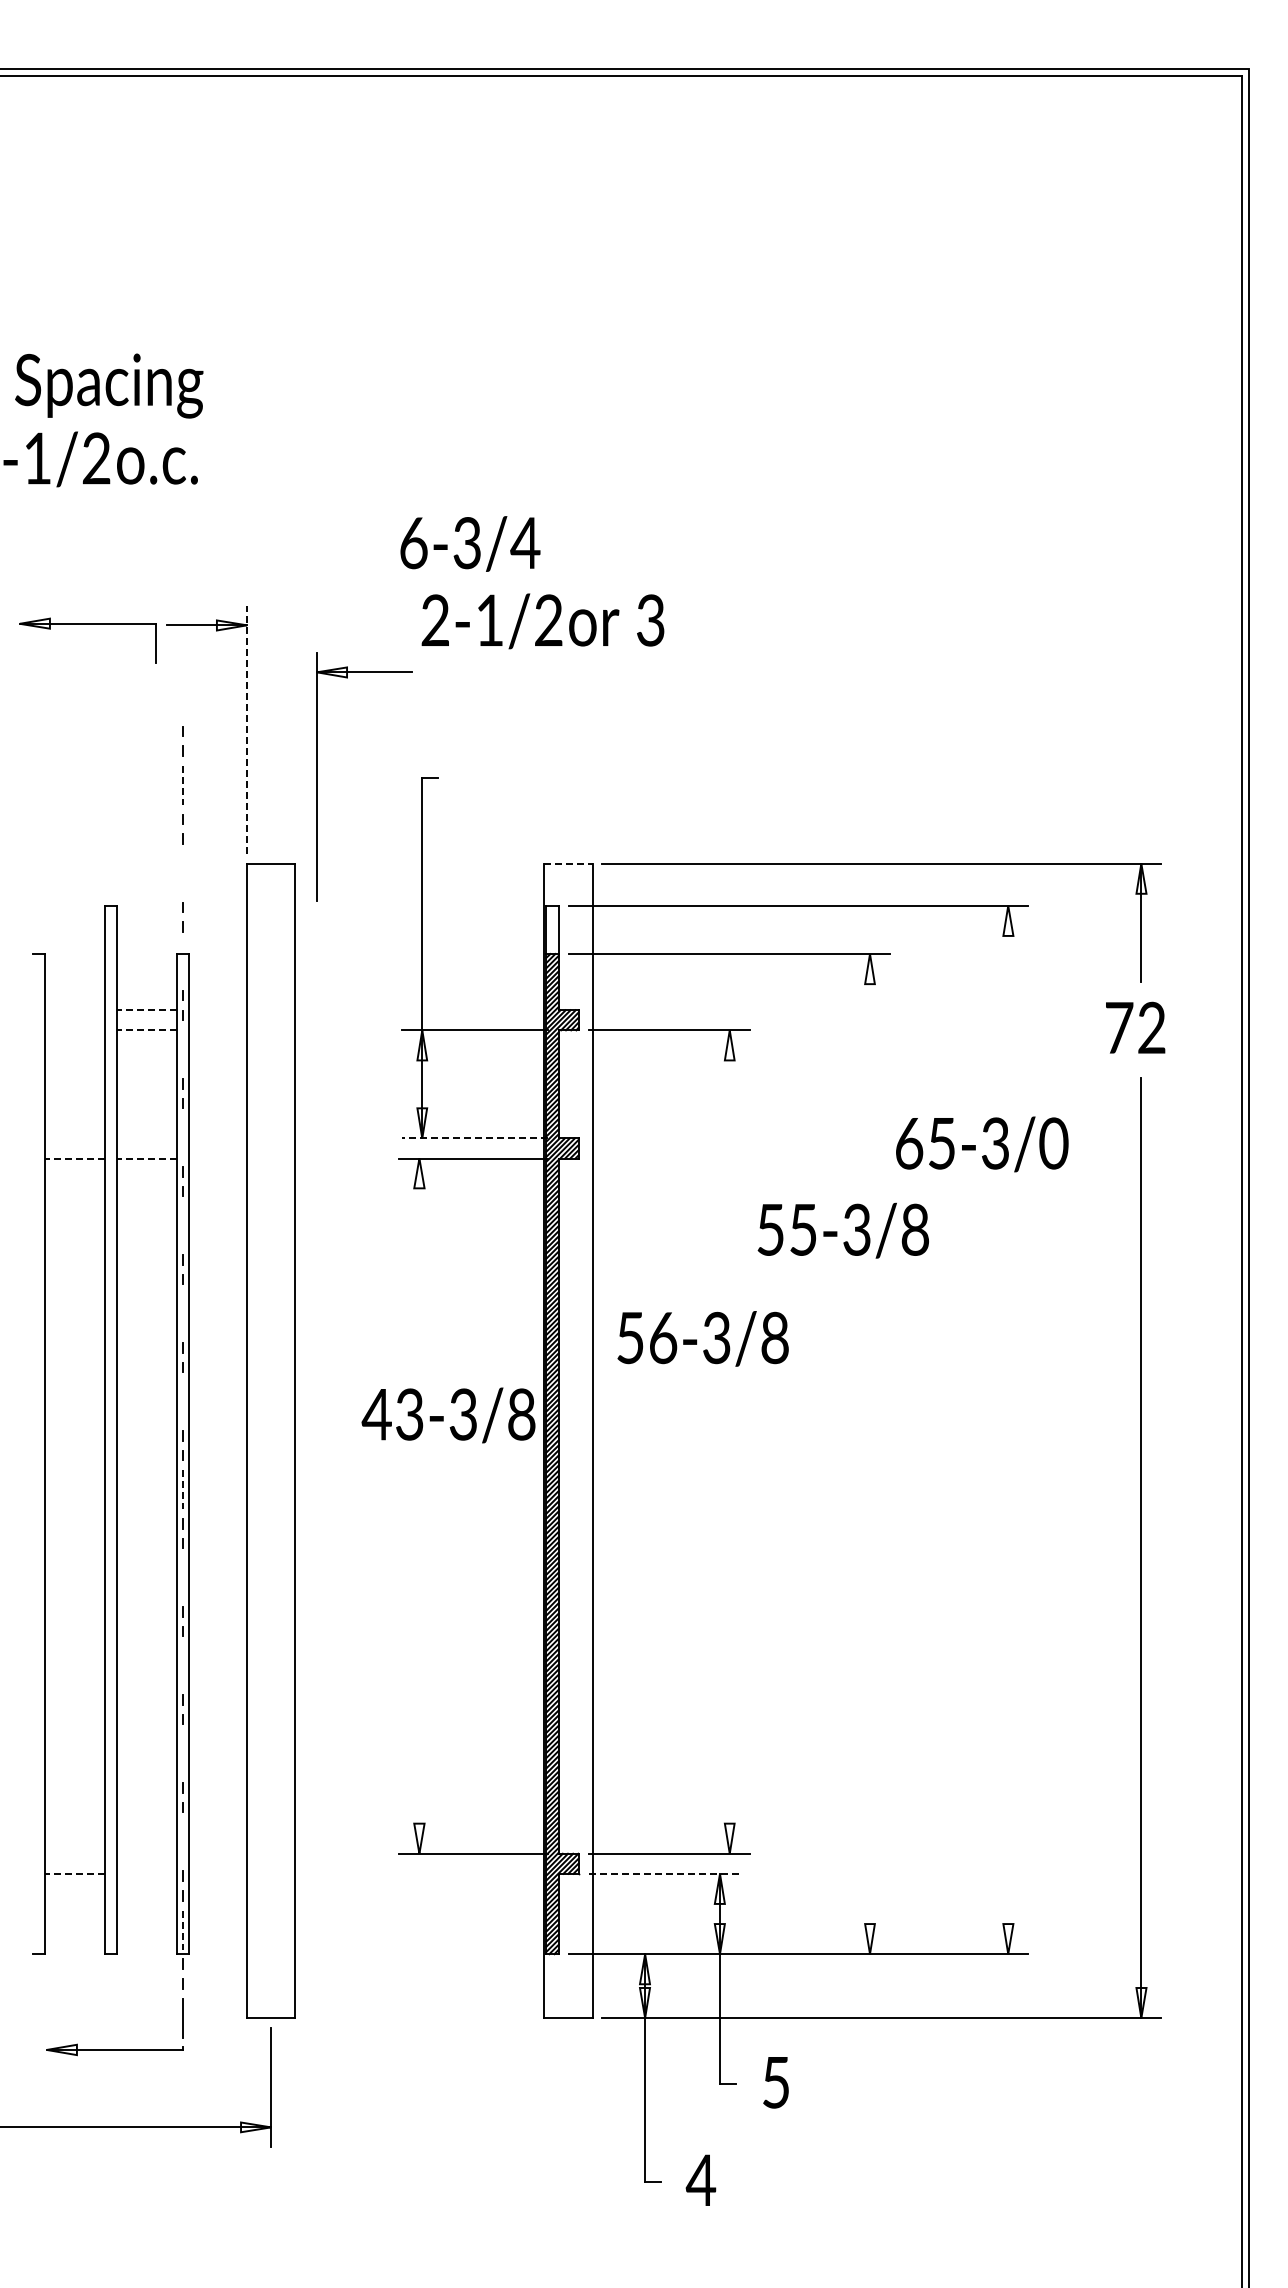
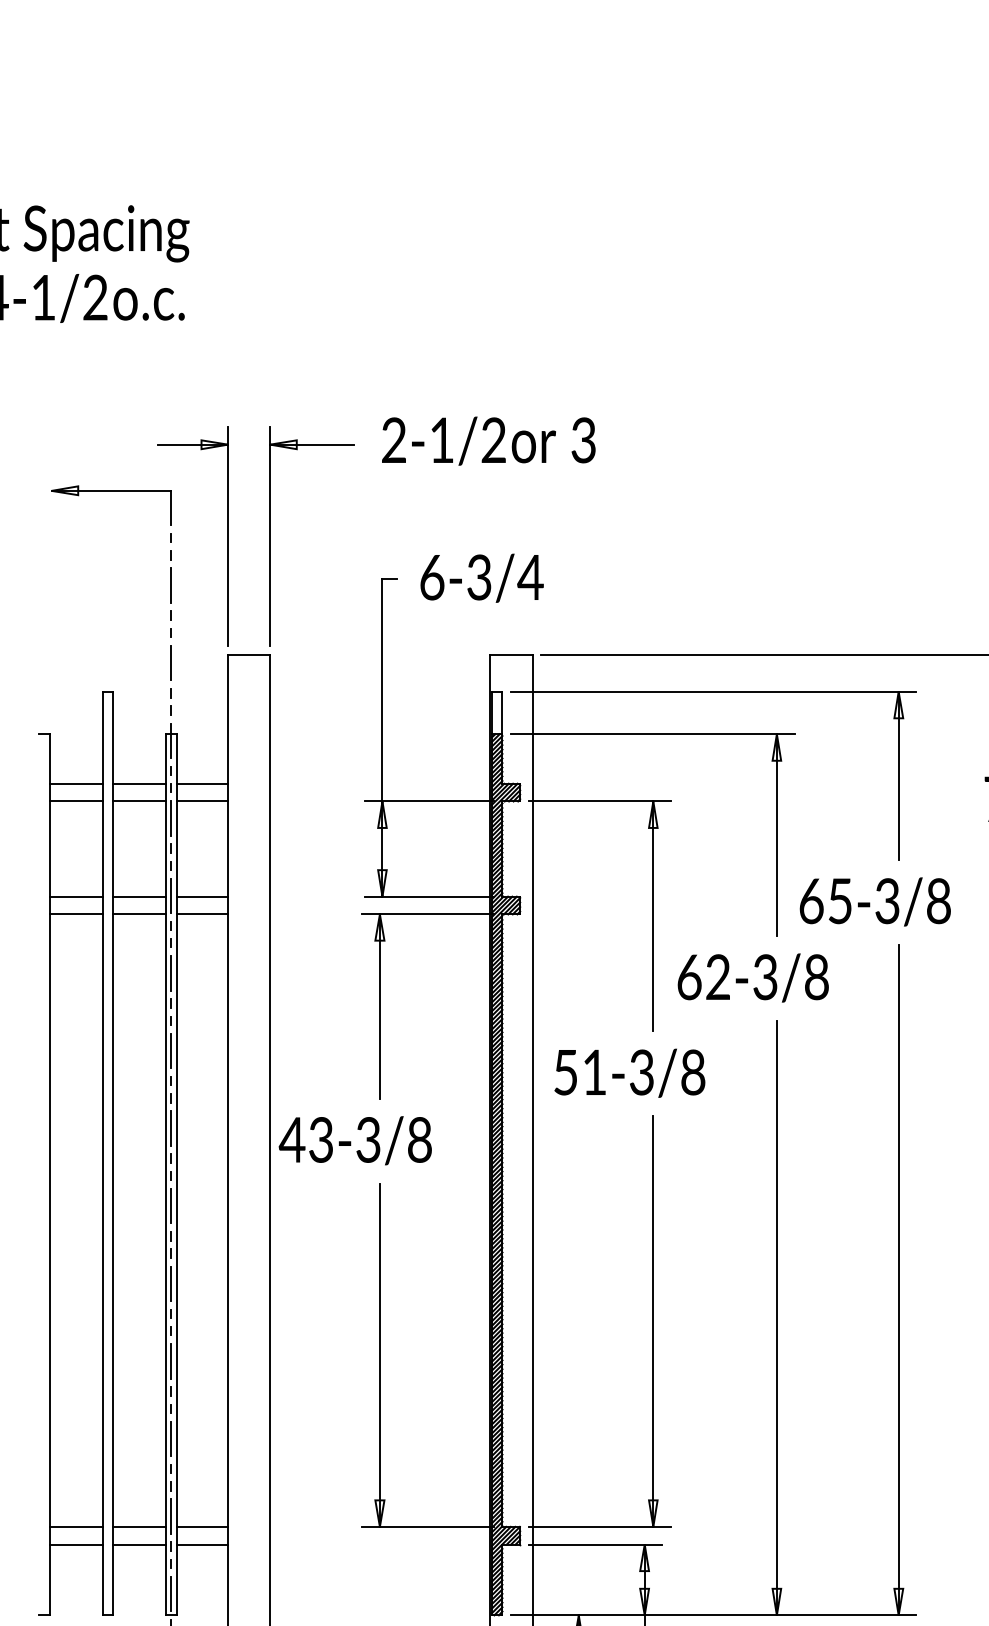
text: (470, 543) -> (482, 577), moved
part: (87, 624) -> (111, 491), moved
line: (247, 729) -> (228, 536), dashed -> solid
part: (317, 776) -> (270, 536), moved
line: (182, 785) -> (171, 585), dashed -> solid
line: (569, 863) -> (512, 654), dashed -> solid
line: (182, 872) -> (171, 662), added
line: (182, 960) -> (171, 739), added
line: (1008, 1001) -> (898, 776), added
line: (74, 1010) -> (76, 783), added
line: (146, 1010) -> (139, 783), dashed -> solid
line: (217, 1010) -> (202, 783), added
line: (74, 1030) -> (76, 801), added
line: (146, 1030) -> (139, 801), dashed -> solid
line: (217, 1030) -> (202, 801), added
line: (182, 1049) -> (171, 818), added
line: (870, 1068) -> (777, 835), added
line: (182, 1137) -> (171, 895), added
line: (74, 1138) -> (76, 896), added
line: (146, 1138) -> (139, 896), added
line: (217, 1138) -> (202, 896), added
line: (474, 1138) -> (428, 896), dashed -> solid
text: (1053, 1143) -> (938, 901), 65-3/0 -> 65-3/8
line: (74, 1158) -> (76, 914), dashed -> solid
line: (146, 1158) -> (139, 914), dashed -> solid
line: (217, 1158) -> (202, 914), added
line: (729, 1160) -> (653, 916), added
line: (182, 1225) -> (171, 973), added
text: (786, 1229) -> (703, 976), 55-3/8 -> 62-3/8
line: (419, 1262) -> (379, 1005), added
line: (182, 1313) -> (171, 1050), added
text: (663, 1338) -> (594, 1072), 56-3/8 -> 51-3/8
line: (182, 1401) -> (171, 1128), added
text: (448, 1415) -> (355, 1140), moved
line: (182, 1489) -> (171, 1205), dashed -> solid
line: (1008, 1573) -> (898, 1279), added
line: (182, 1577) -> (171, 1283), added
line: (870, 1616) -> (777, 1317), added
line: (729, 1620) -> (653, 1321), added
line: (419, 1658) -> (379, 1354), added
line: (182, 1665) -> (171, 1361), added
line: (182, 1753) -> (171, 1438), added
line: (182, 1841) -> (171, 1516), added
line: (74, 1853) -> (76, 1526), added
line: (146, 1853) -> (139, 1526), added
line: (217, 1853) -> (202, 1526), added
line: (74, 1873) -> (76, 1544), dashed -> solid
line: (146, 1873) -> (139, 1544), added
line: (217, 1873) -> (202, 1544), added
line: (664, 1873) -> (595, 1544), dashed -> solid
line: (182, 1930) -> (171, 1594), dashed -> solid

